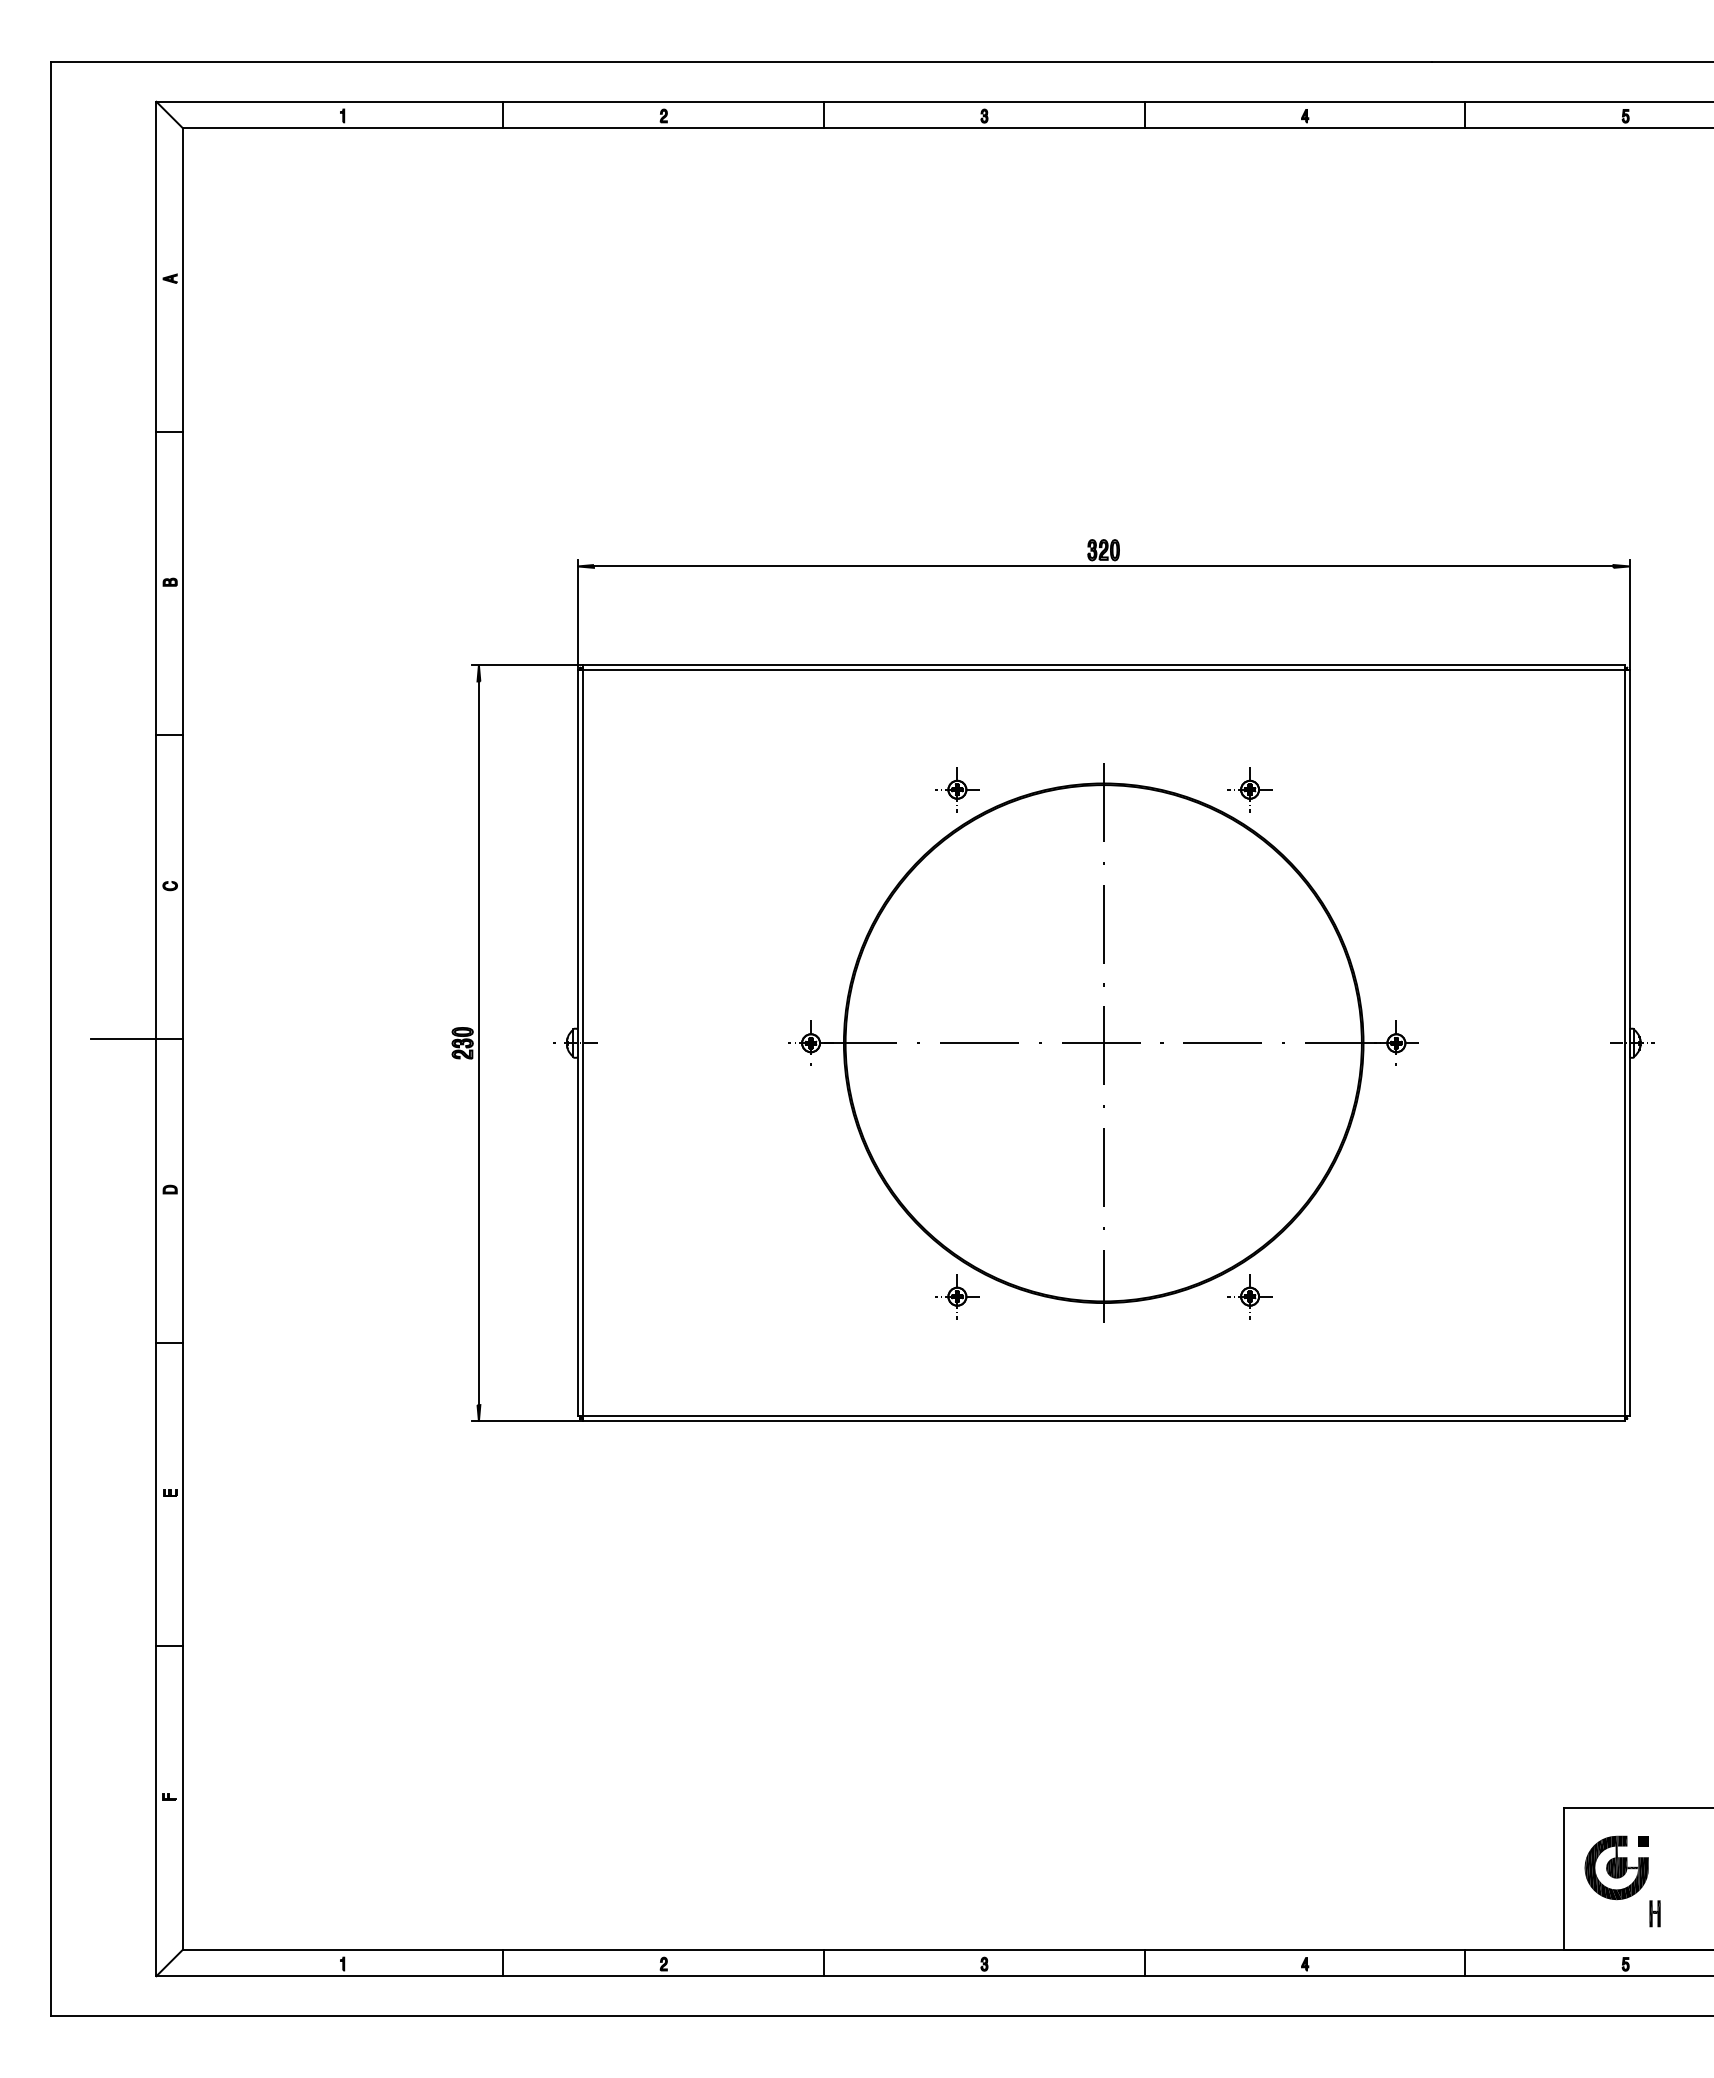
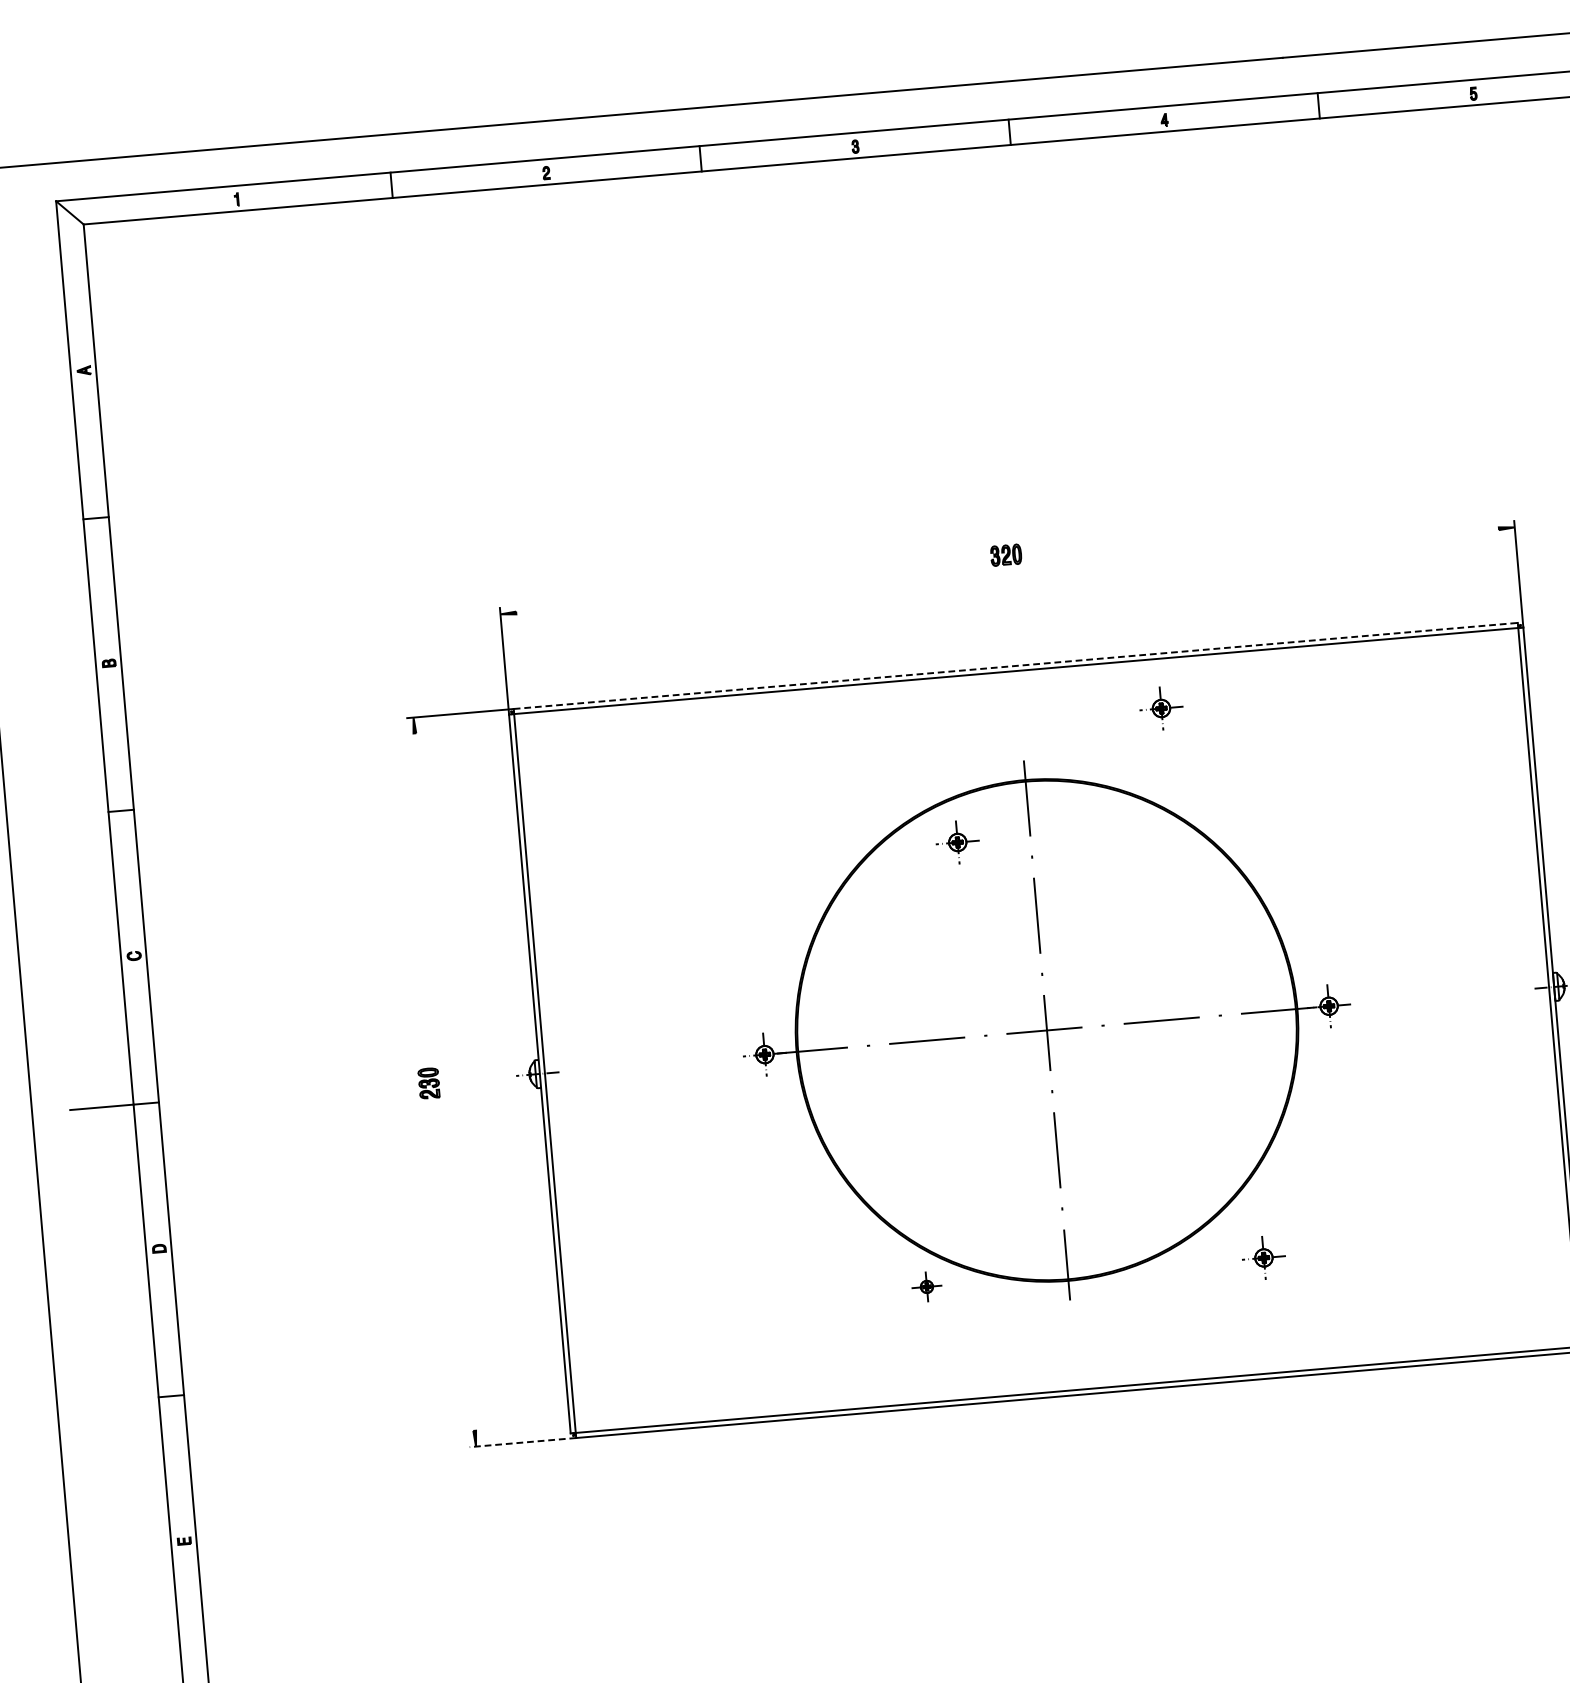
line: (1103, 566) -> (1007, 570), removed
line: (1103, 665) -> (1015, 666), solid -> dashed
part: (957, 789) -> (957, 842), moved
part: (1249, 789) -> (1160, 708), moved
line: (478, 1043) -> (444, 1082), removed
part: (957, 1296) -> (926, 1286), size x0.7
part: (1249, 1296) -> (1263, 1257), moved
line: (527, 1421) -> (522, 1442), solid -> dashed

